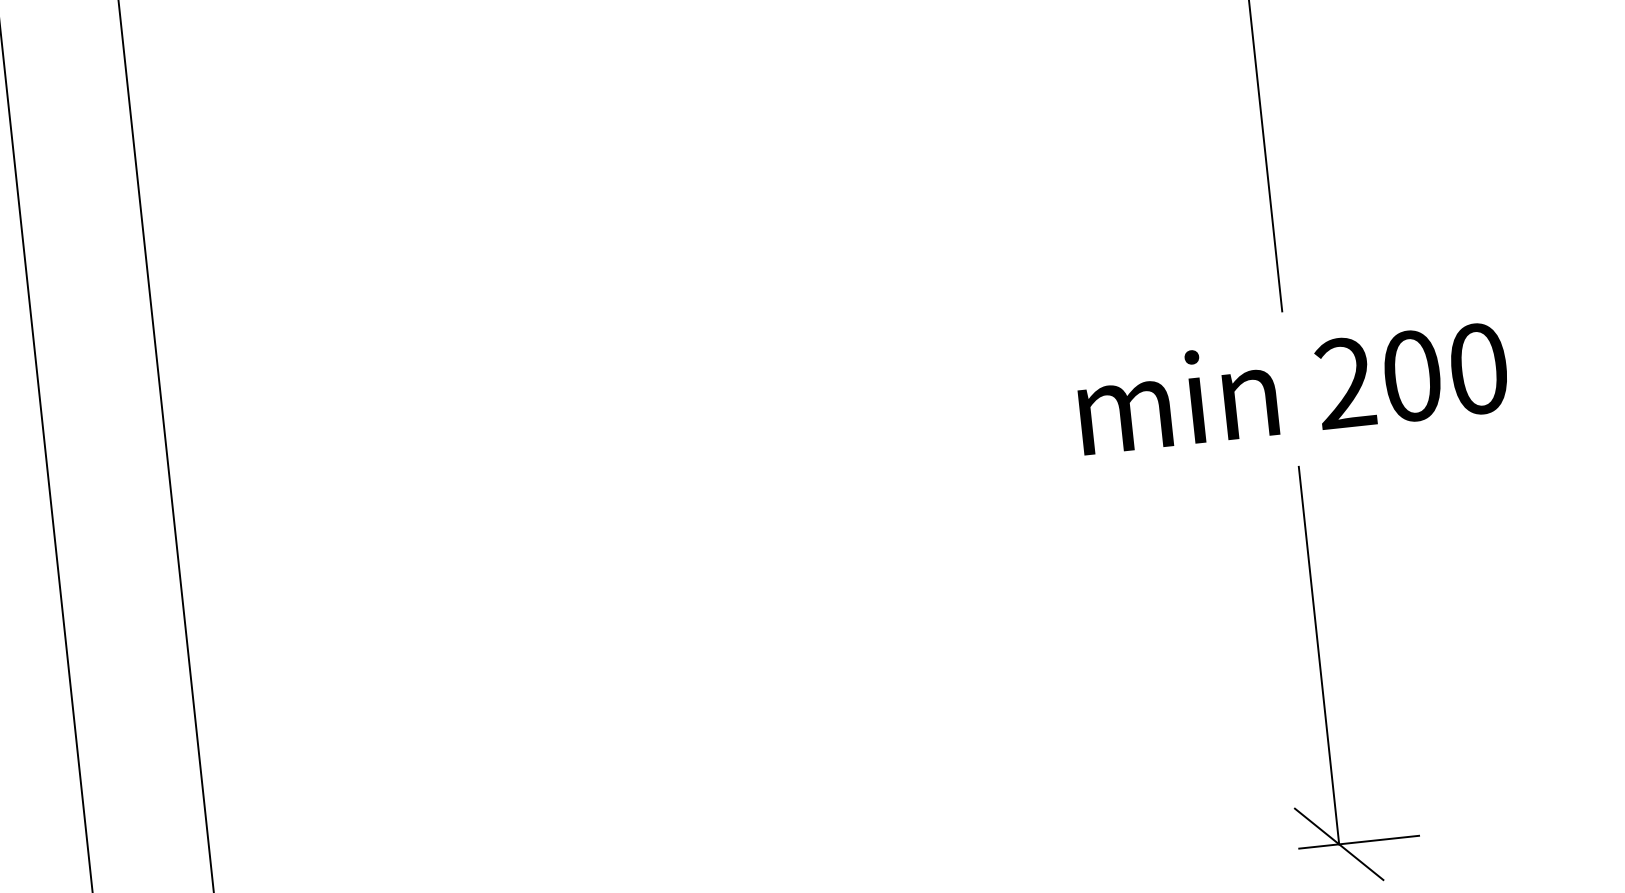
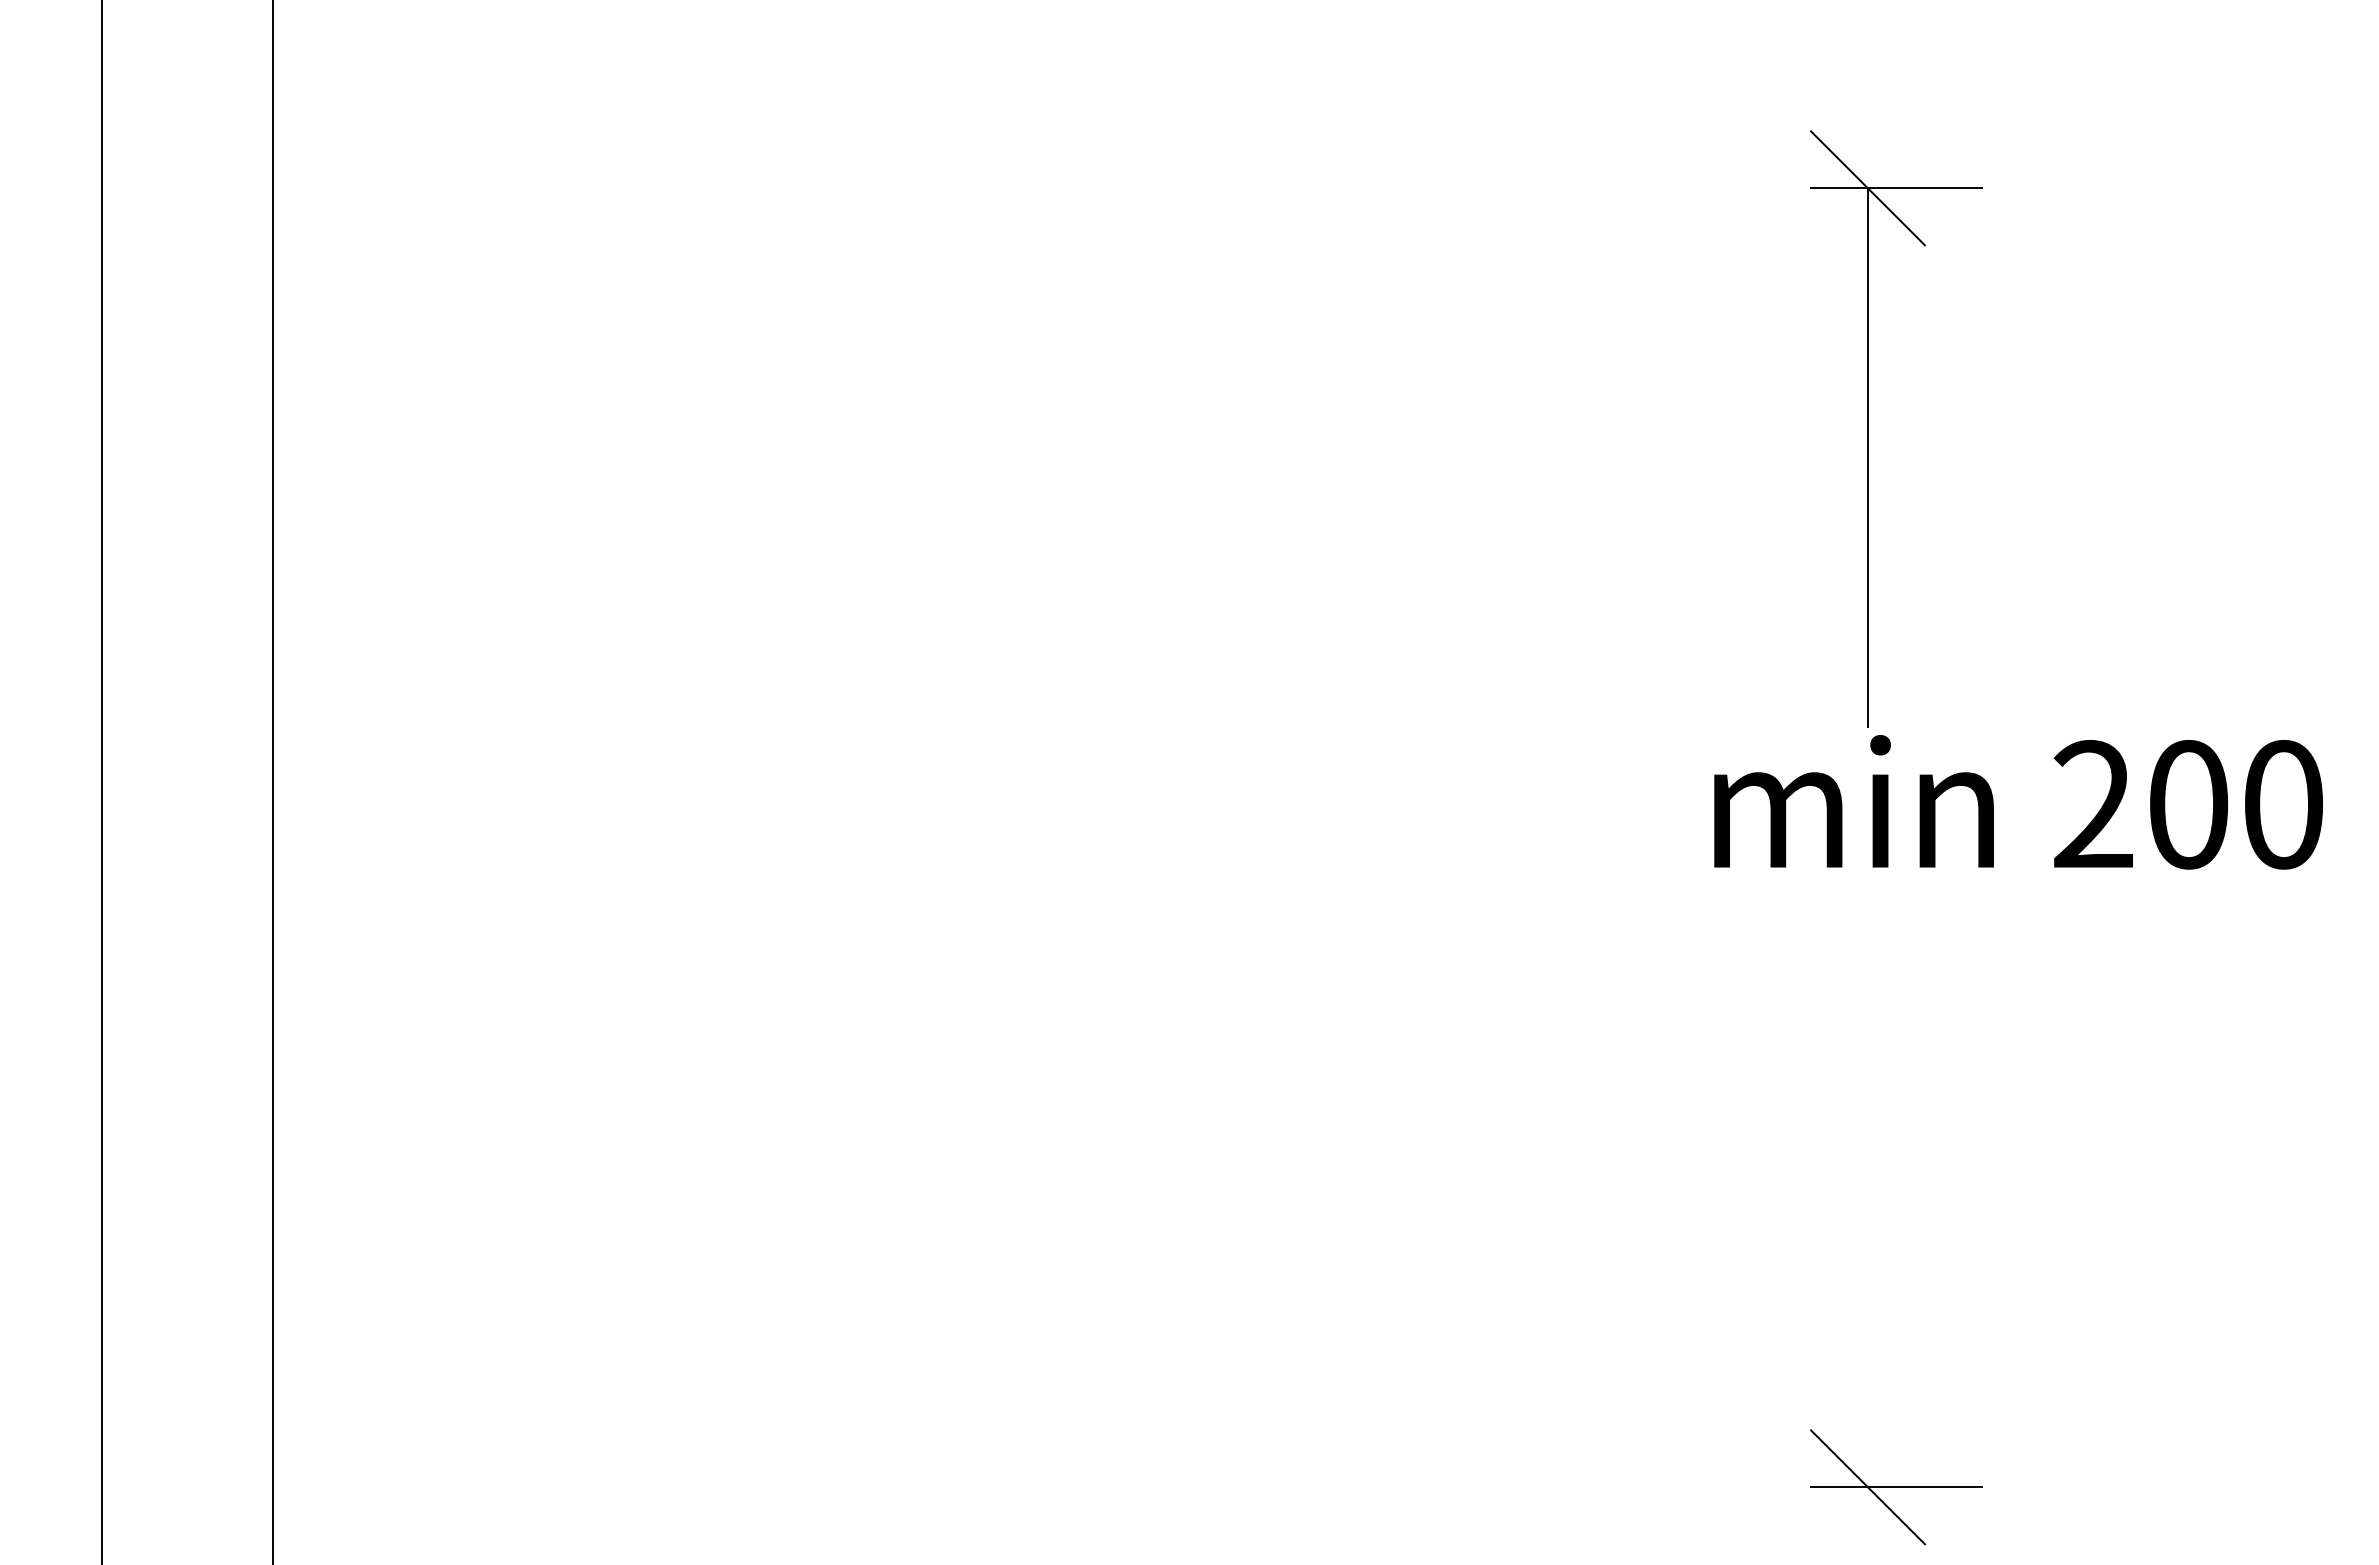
text: (1292, 387) -> (2018, 802), moved
line: (1318, 655) -> (1867, 1217), removed

